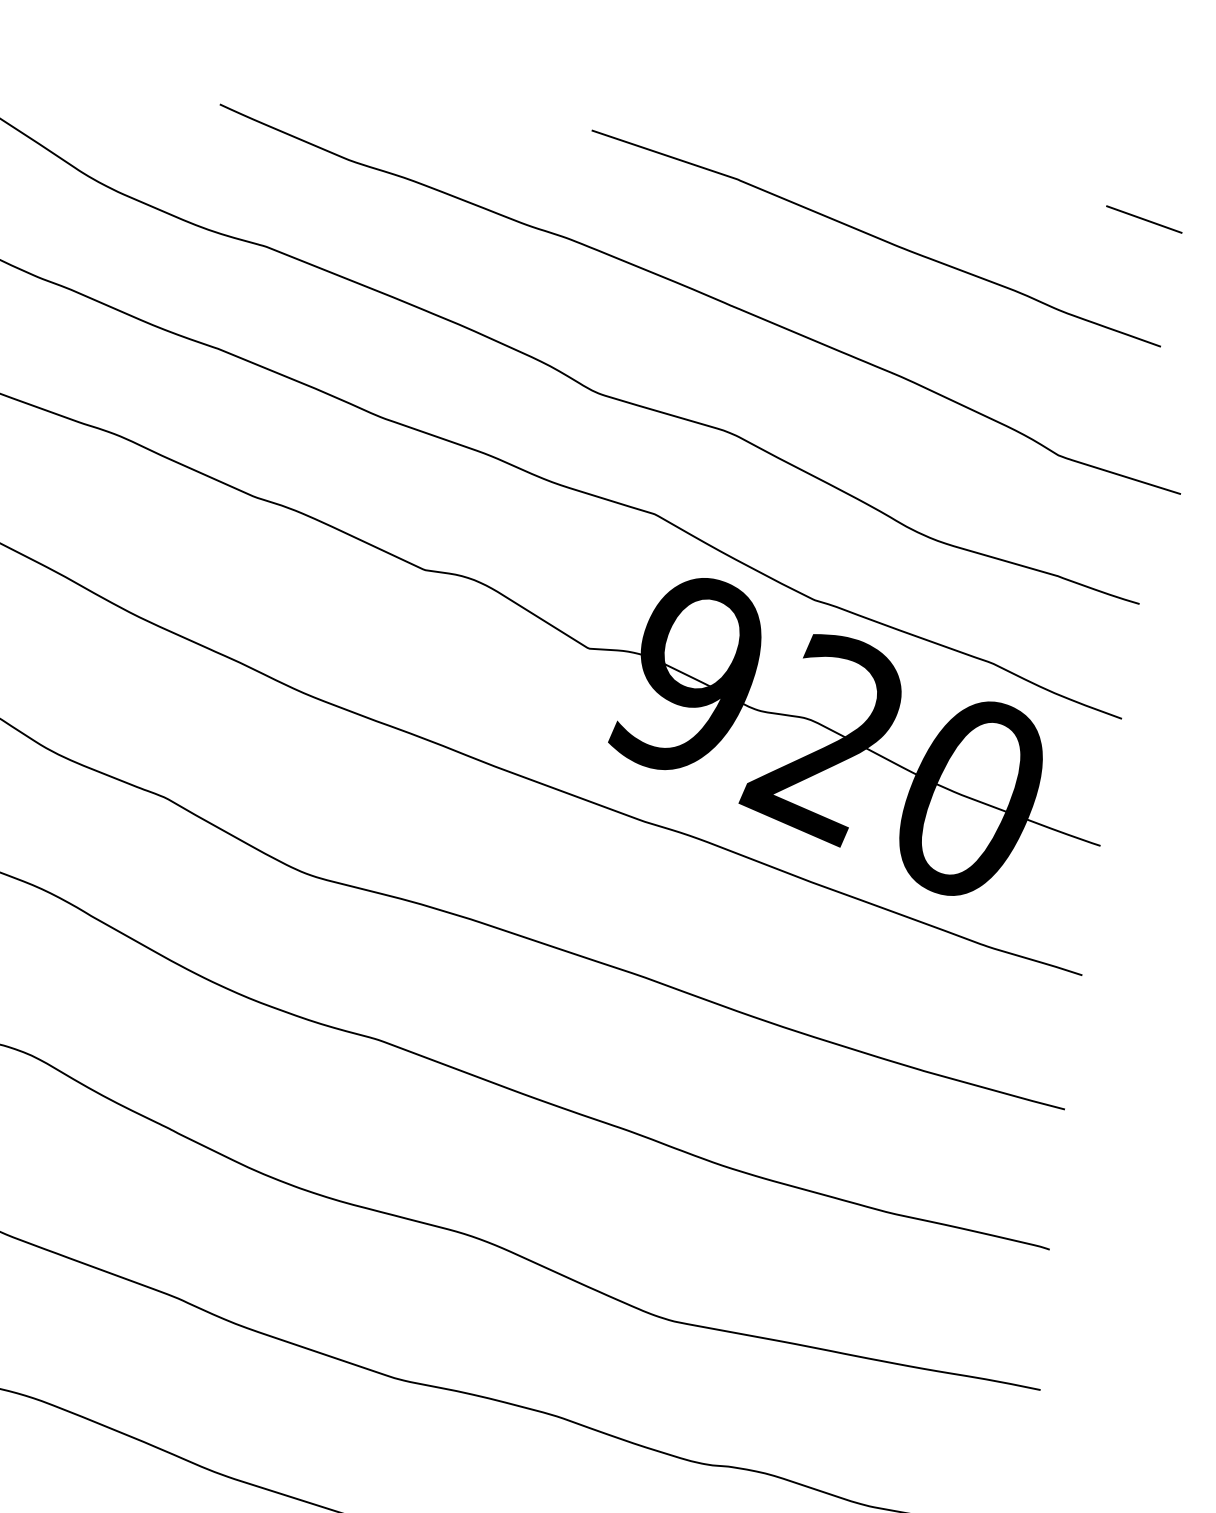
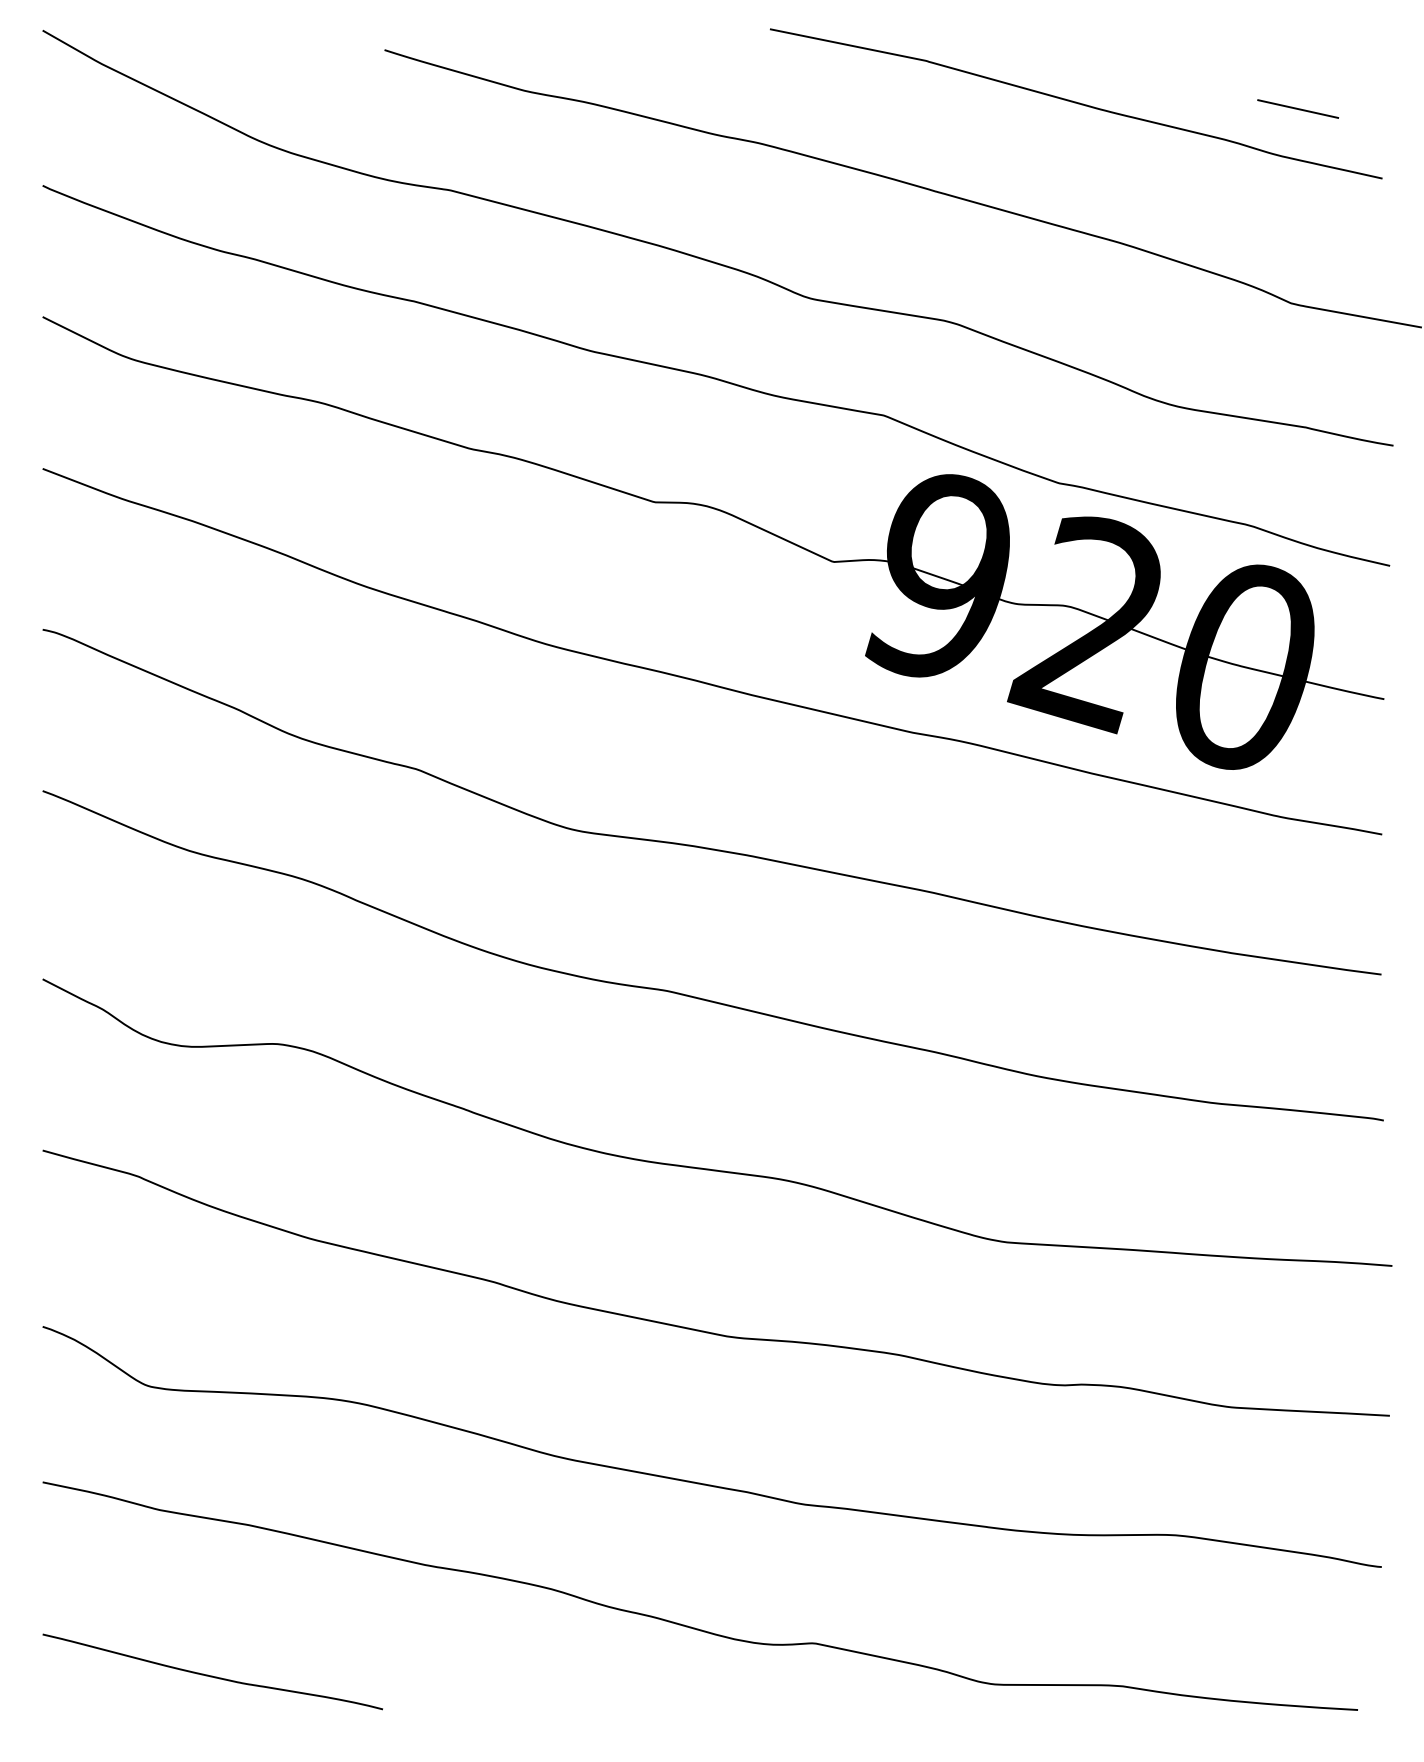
line: (1143, 218) -> (1297, 108), moved

